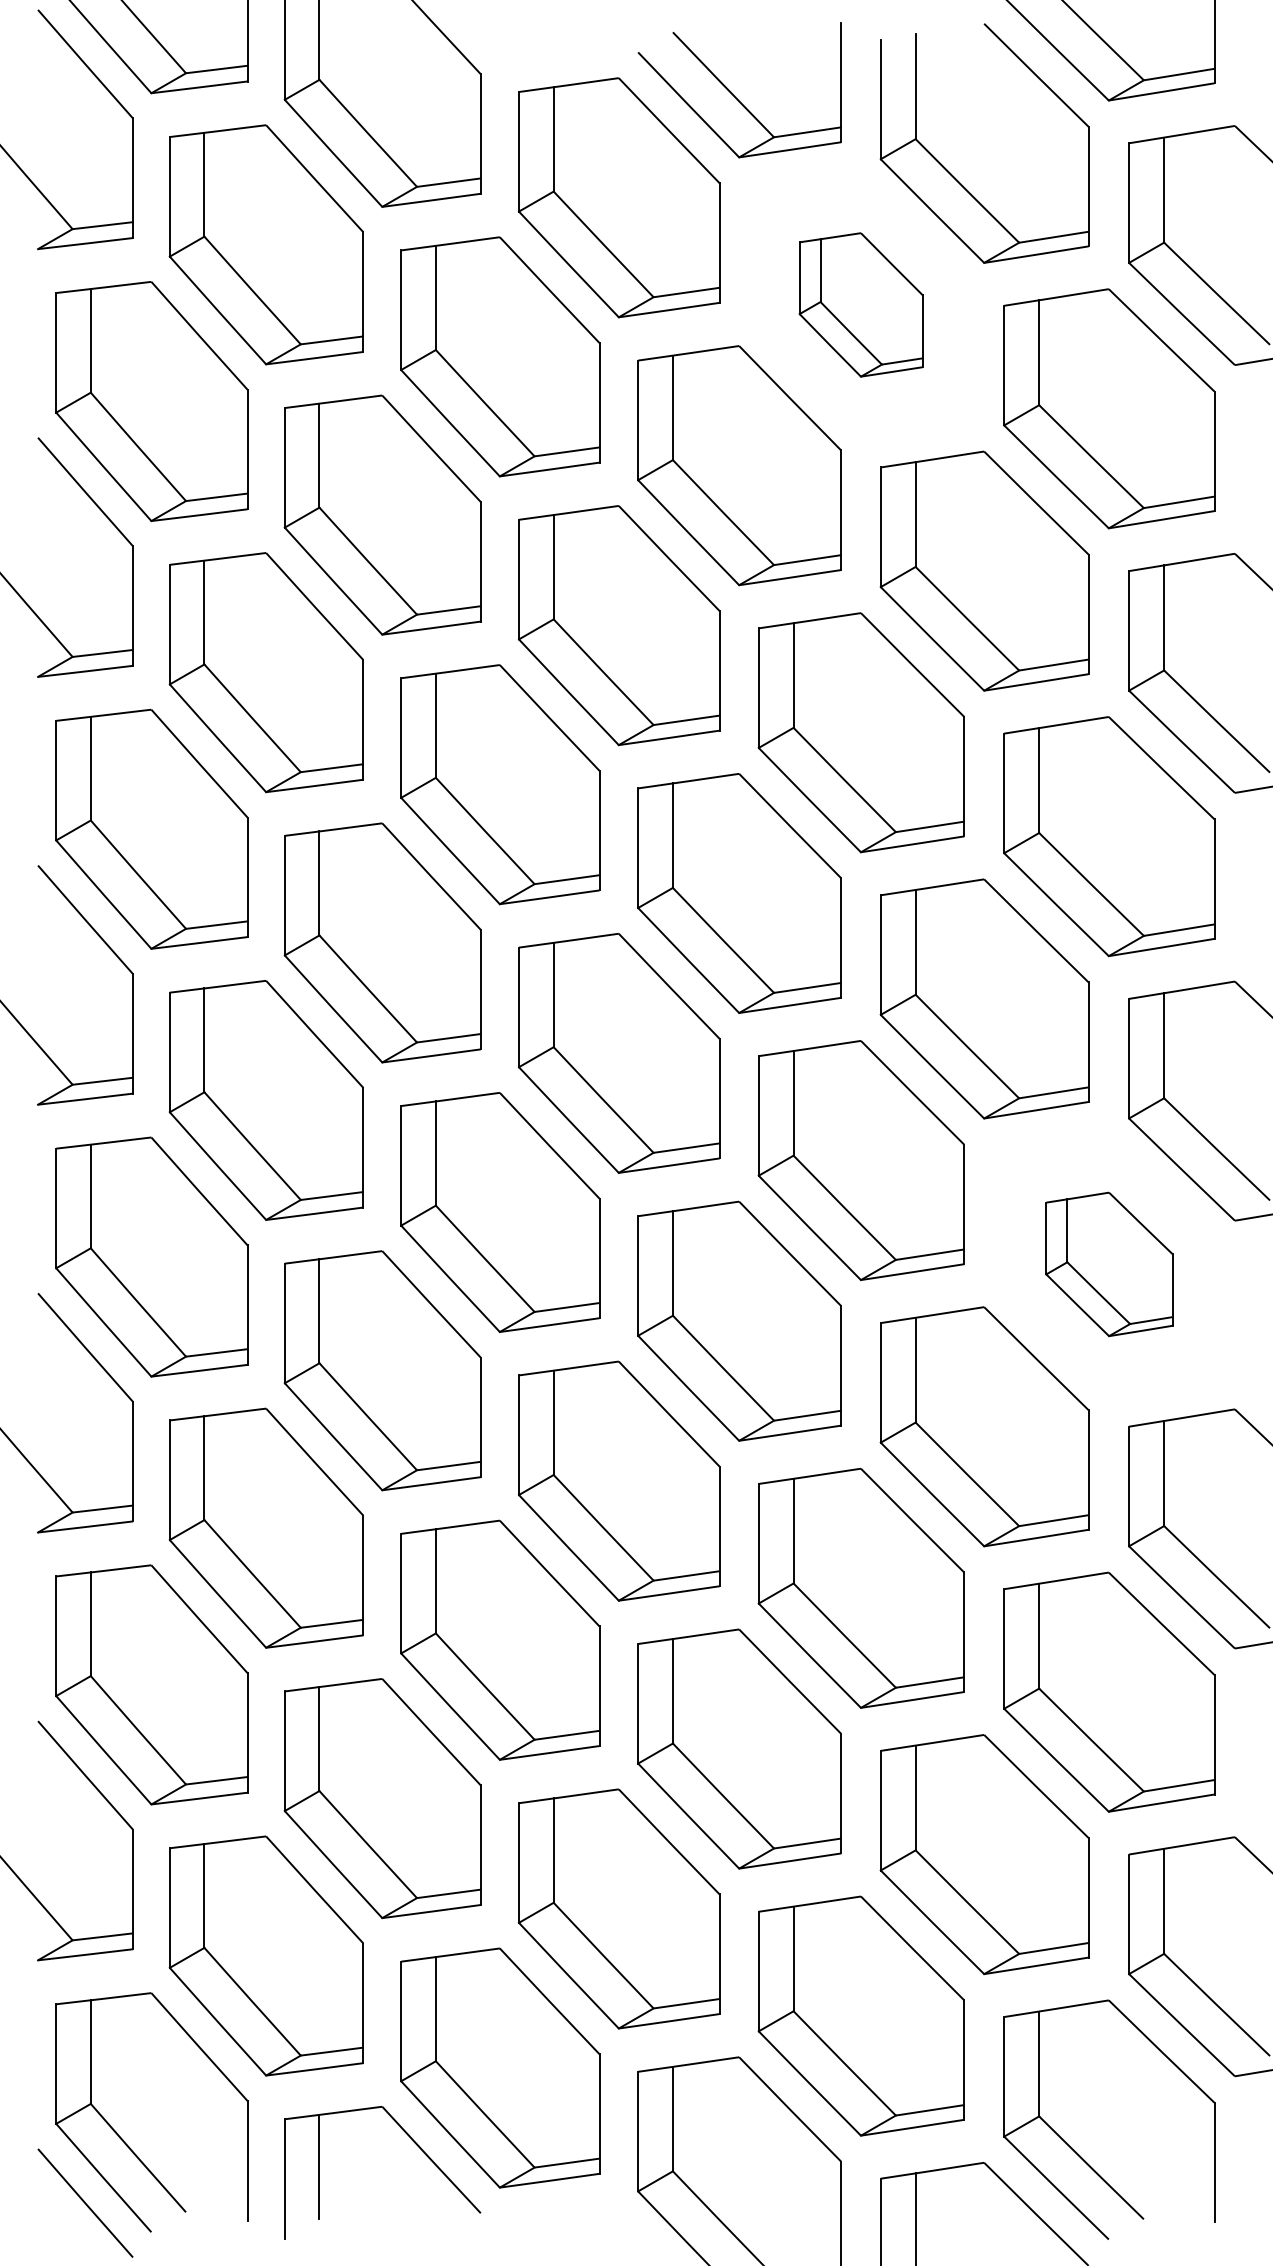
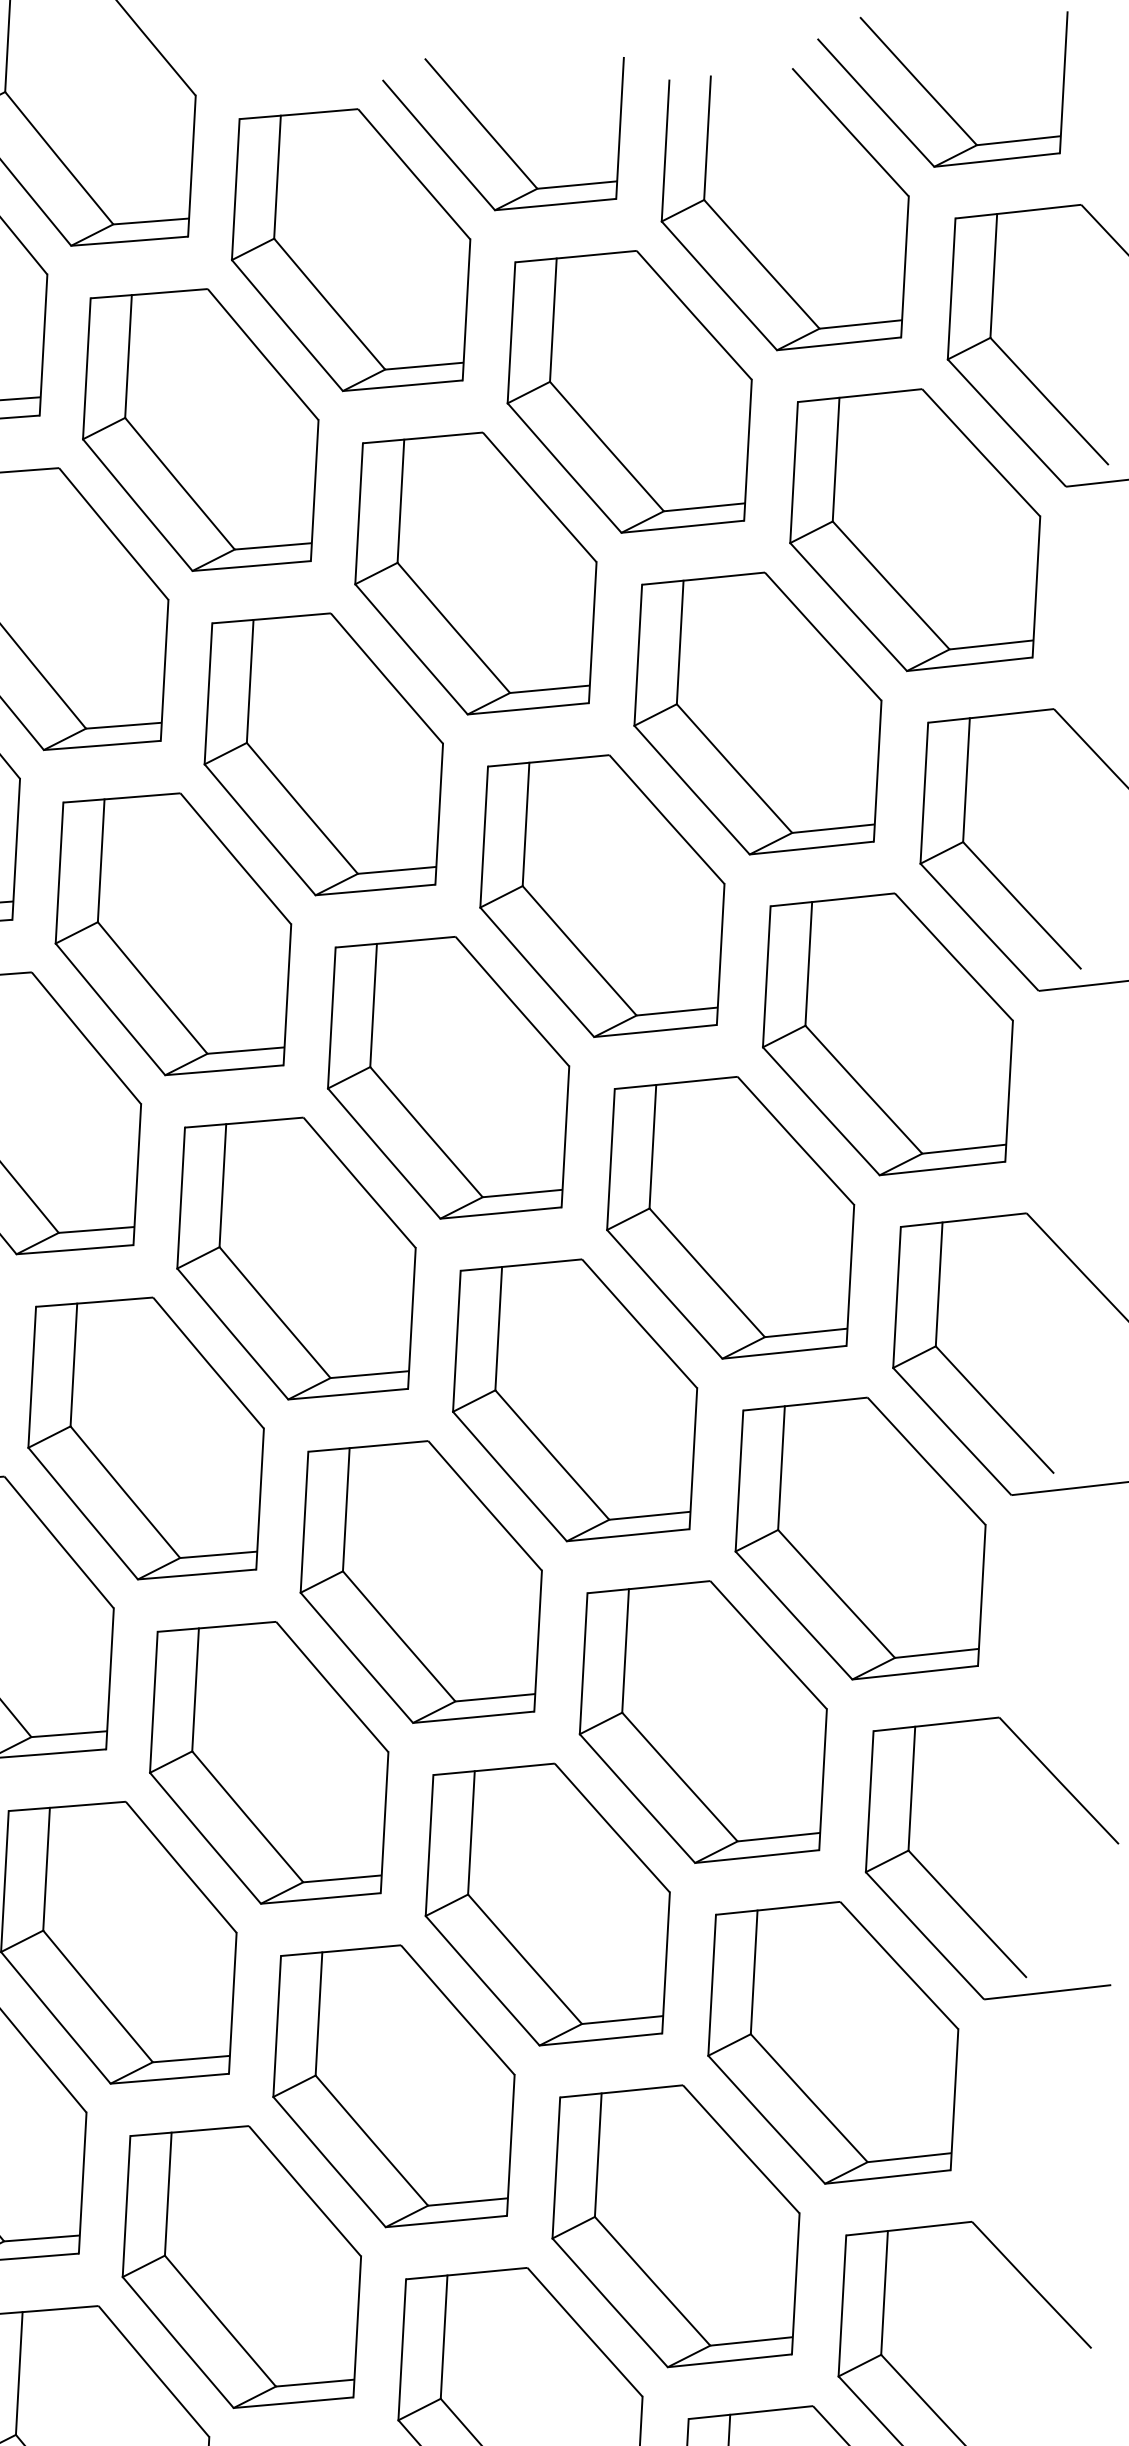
part: (860, 304) -> (628, 391), size x1.67
part: (1109, 1264) -> (860, 1538), size x1.67

